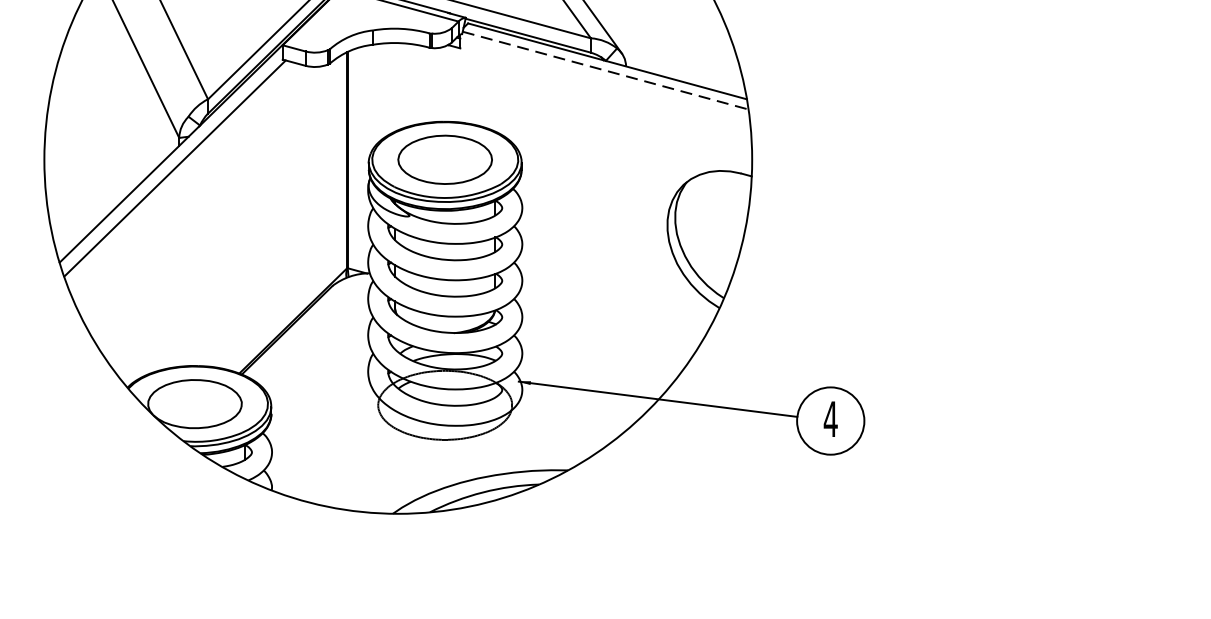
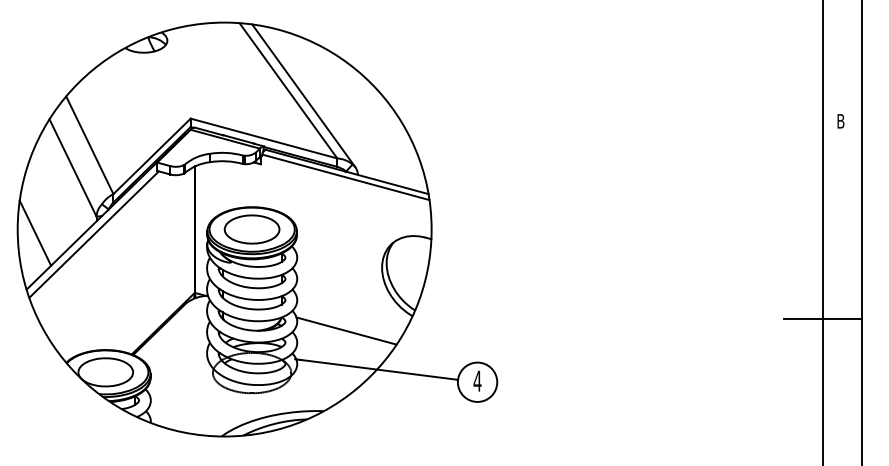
line: (604, 70) -> (345, 177), dashed -> solid
line: (74, 164) -> (35, 232), added
line: (606, 332) -> (346, 330), added

